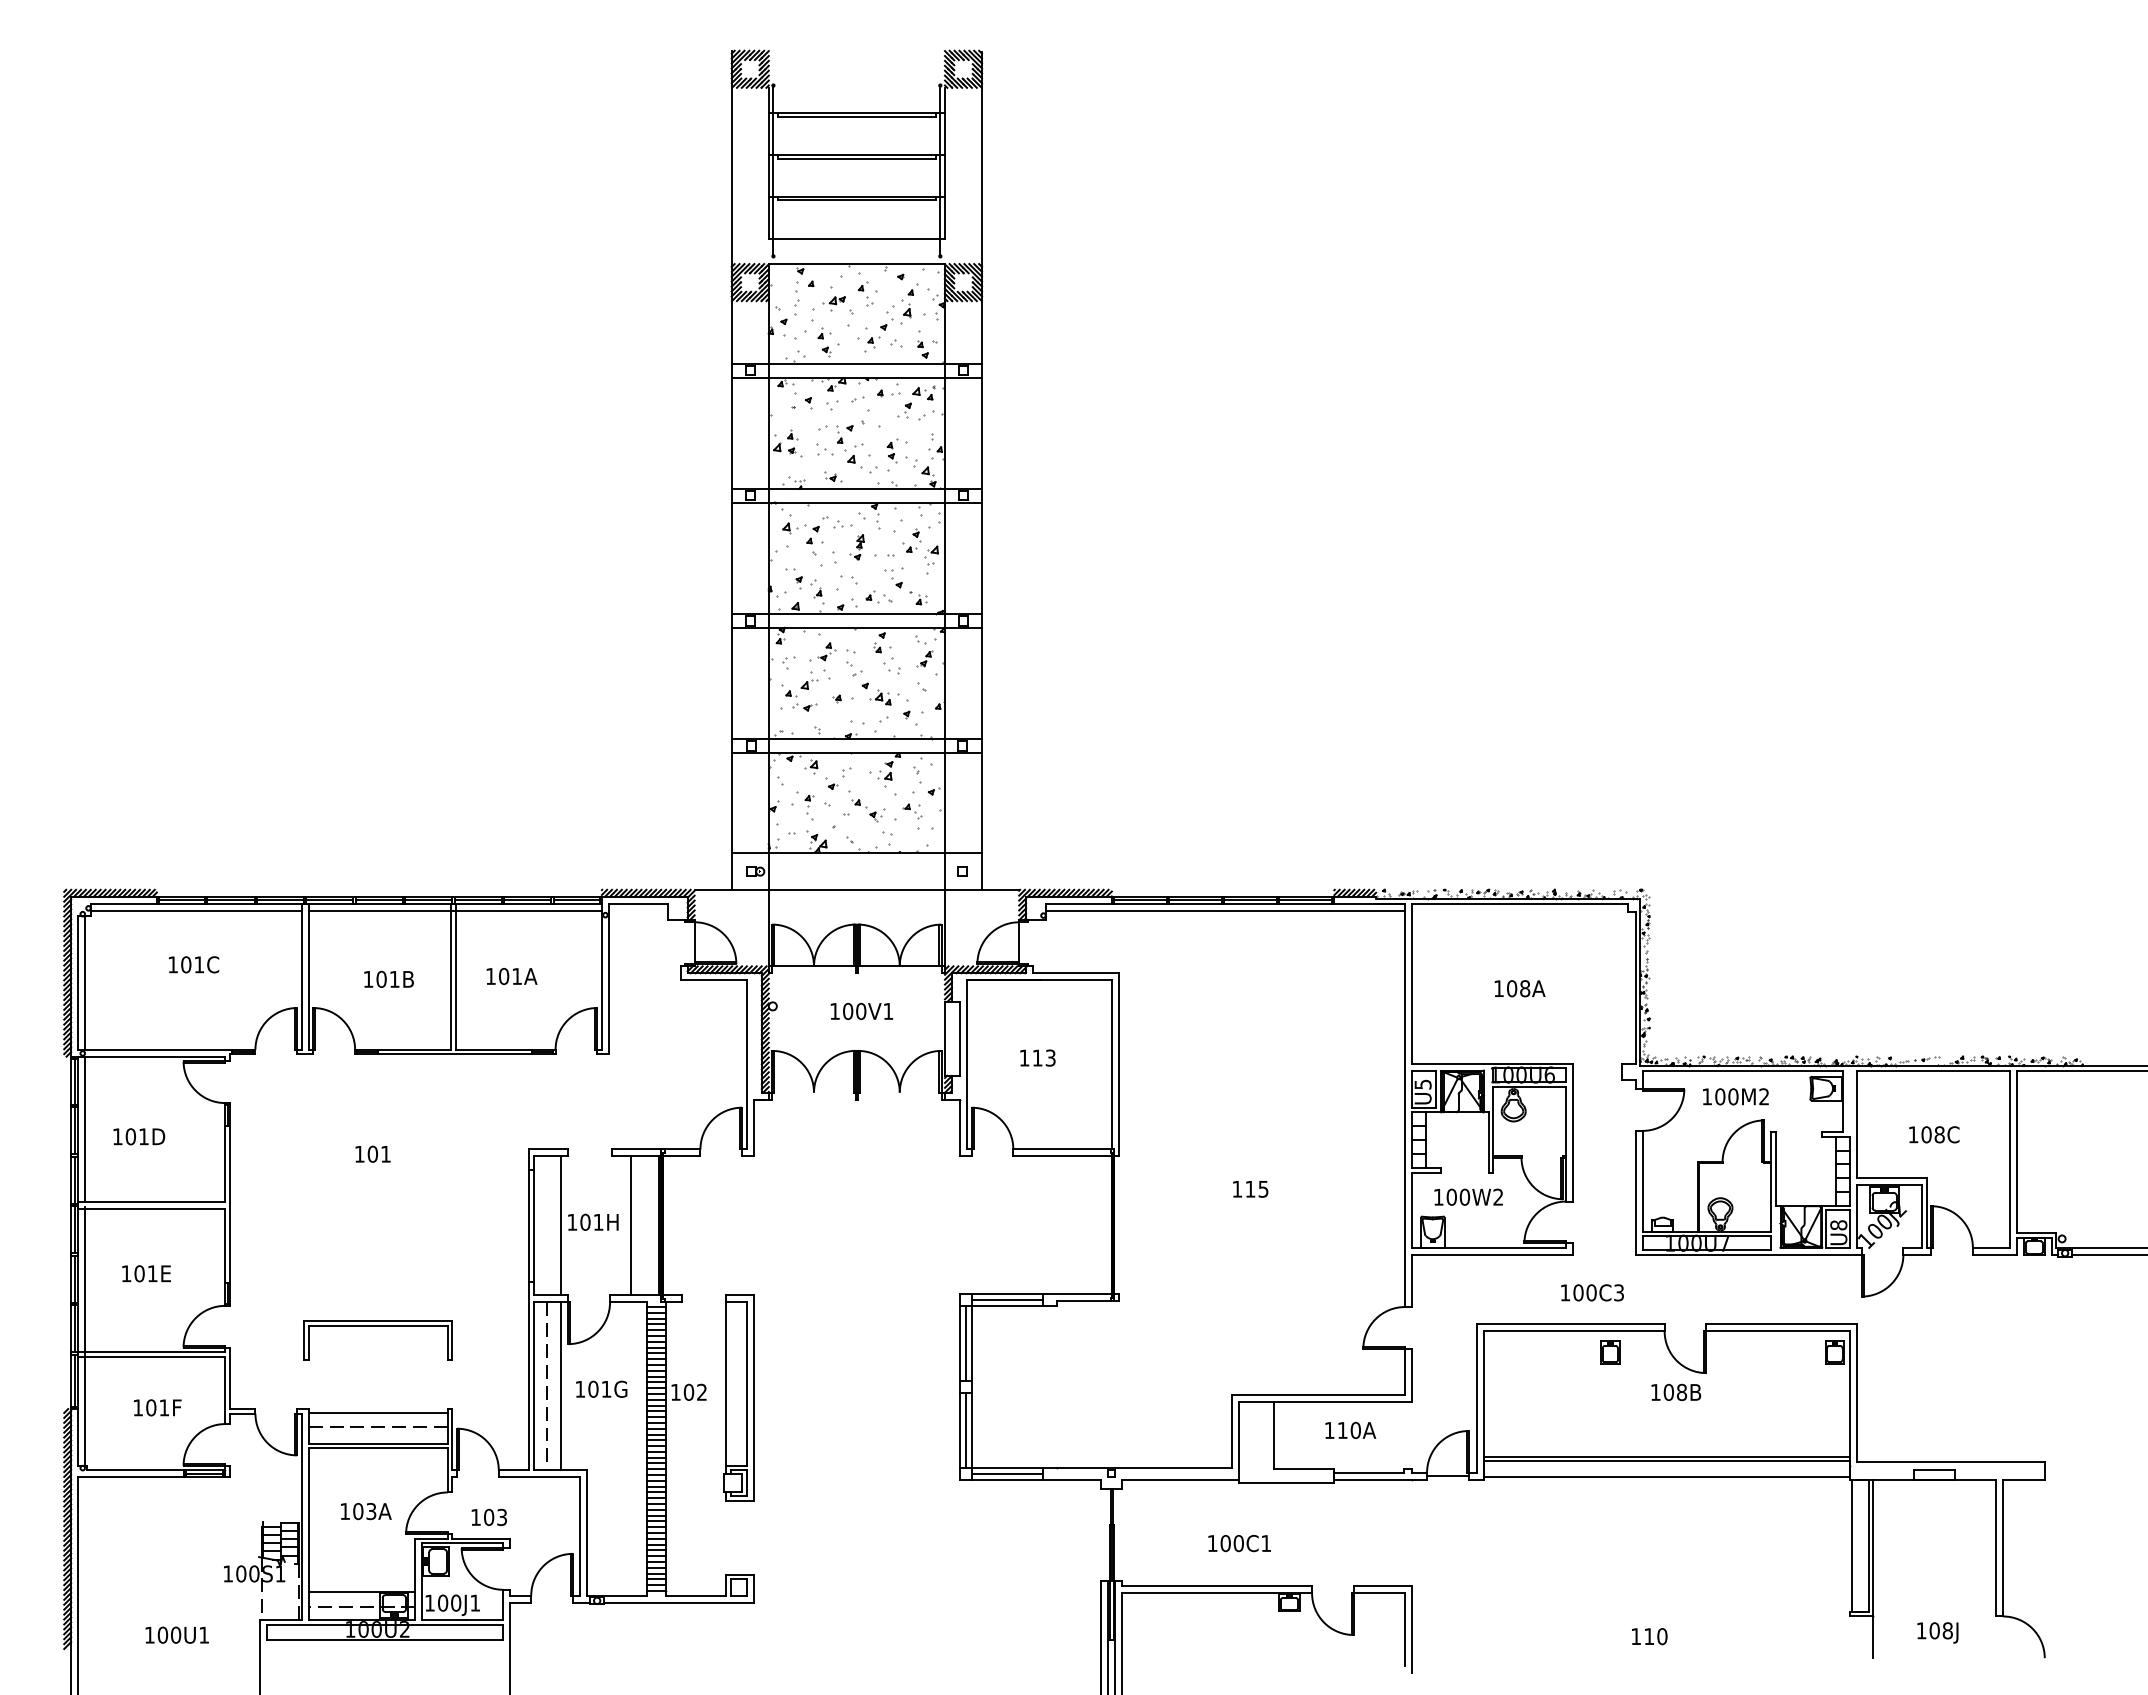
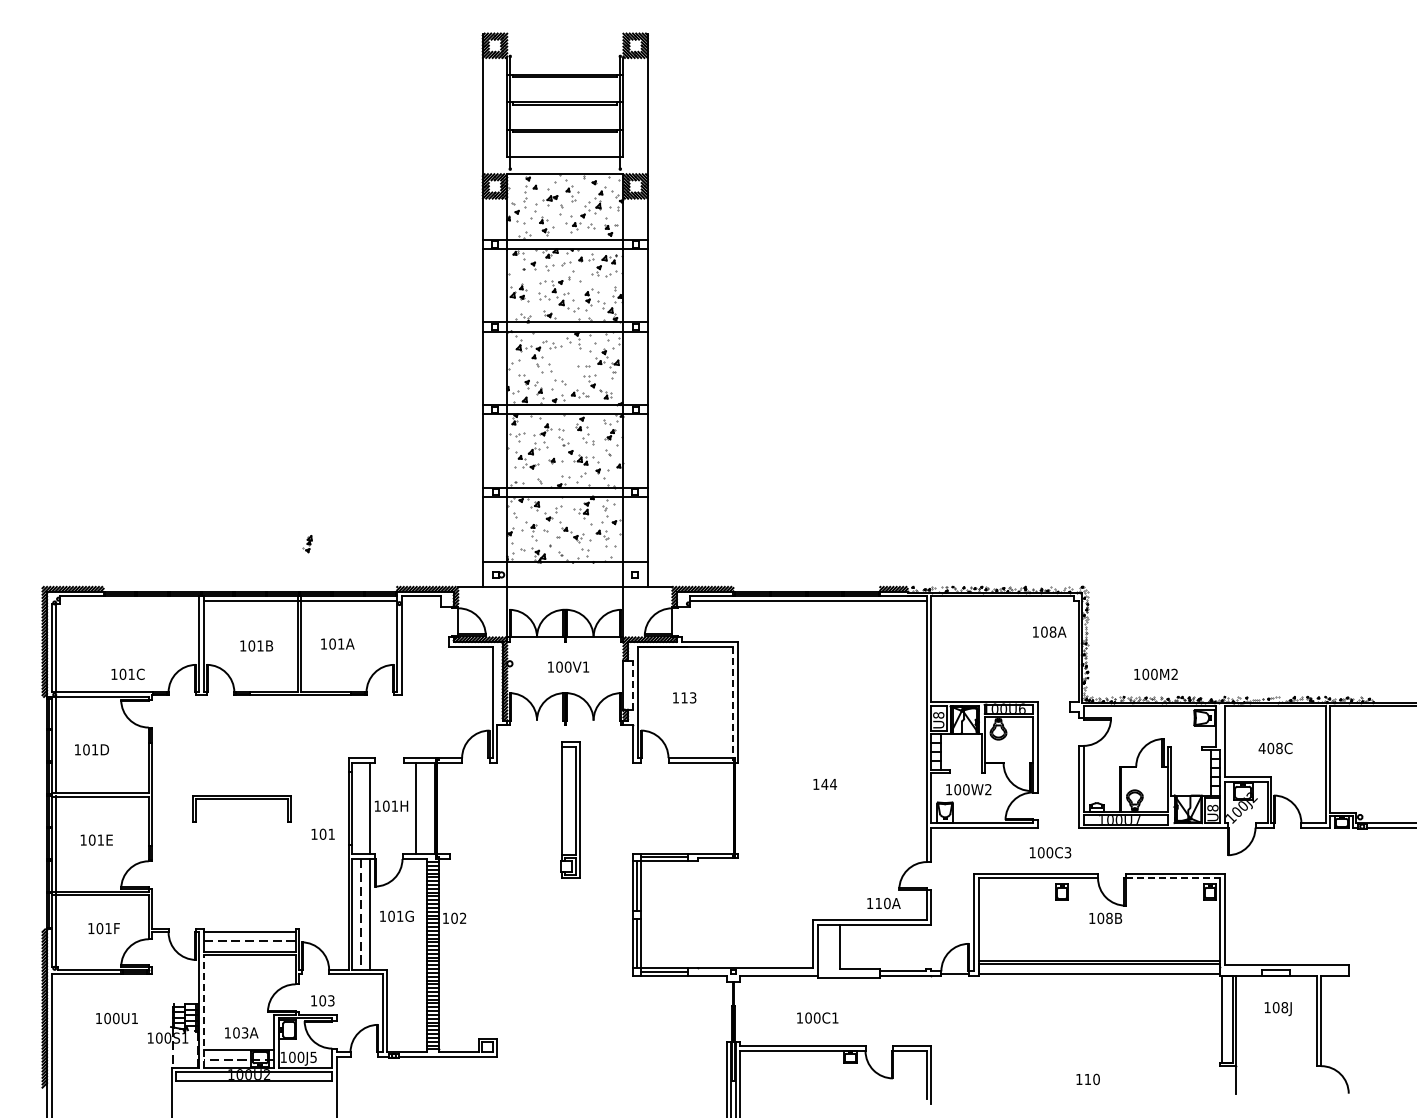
part: (857, 548) -> (307, 544), moved
line: (196, 910) -> (129, 600), removed
text: (193, 963) -> (127, 673), moved
text: (1519, 987) -> (1049, 631), moved
line: (960, 1037) -> (633, 684), solid -> dashed
line: (1111, 1065) -> (733, 702), solid -> dashed
text: (1422, 1084) -> (938, 715), U5 -> U8
text: (1735, 1096) -> (1155, 674), moved
text: (1912, 1134) -> (1261, 748), 108C -> 408C
text: (371, 1153) -> (322, 833), moved
text: (1257, 1189) -> (829, 784), 115 -> 144
part: (378, 1325) -> (241, 799), moved
line: (1779, 1331) -> (1173, 878), solid -> dashed
part: (738, 1397) -> (570, 809), moved
text: (1349, 1430) -> (883, 903), moved
text: (365, 1510) -> (241, 1032), moved
line: (308, 1533) -> (203, 1011), solid -> dashed
text: (475, 1601) -> (313, 1056), 100J1 -> 100J5
text: (1936, 1633) -> (1277, 1009), moved
text: (176, 1635) -> (116, 1018), moved

